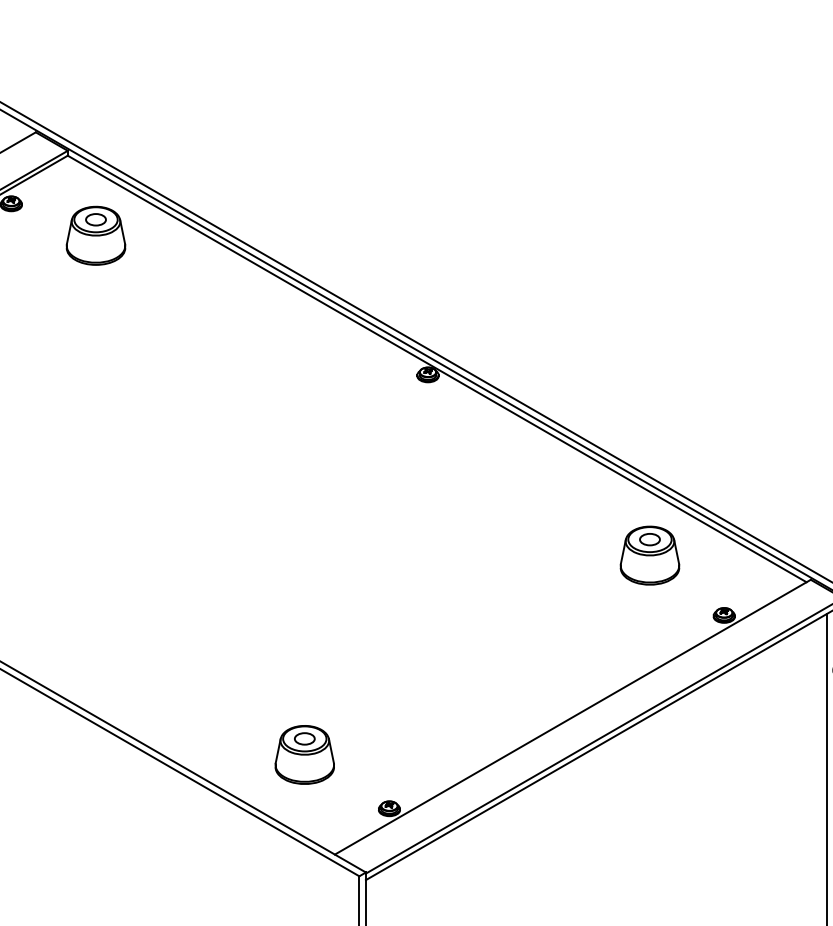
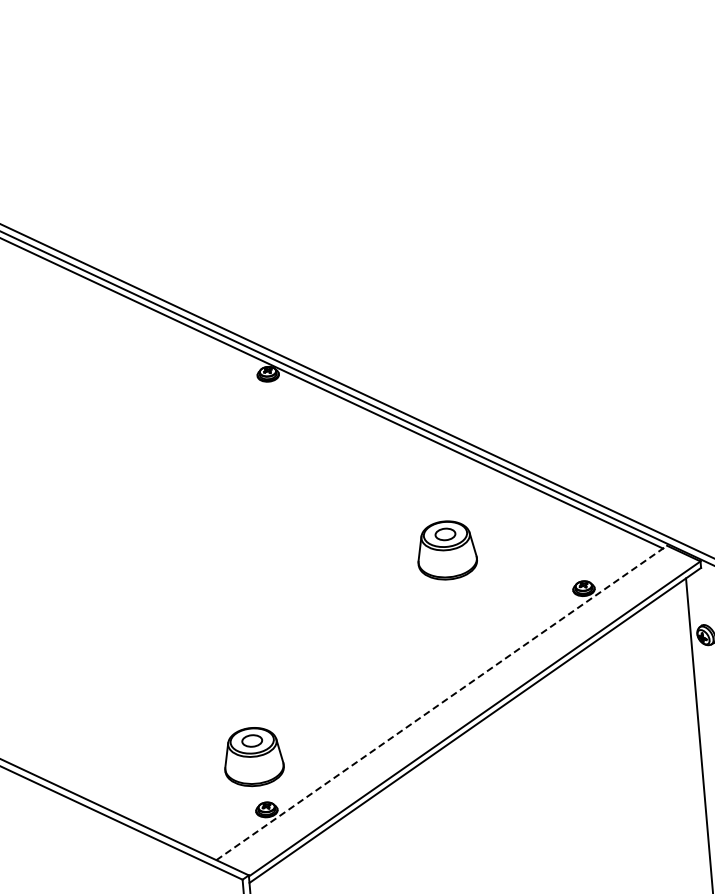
part: (649, 555) -> (446, 550), moved
line: (572, 717) -> (441, 703), solid -> dashed
part: (304, 754) -> (253, 756), moved

